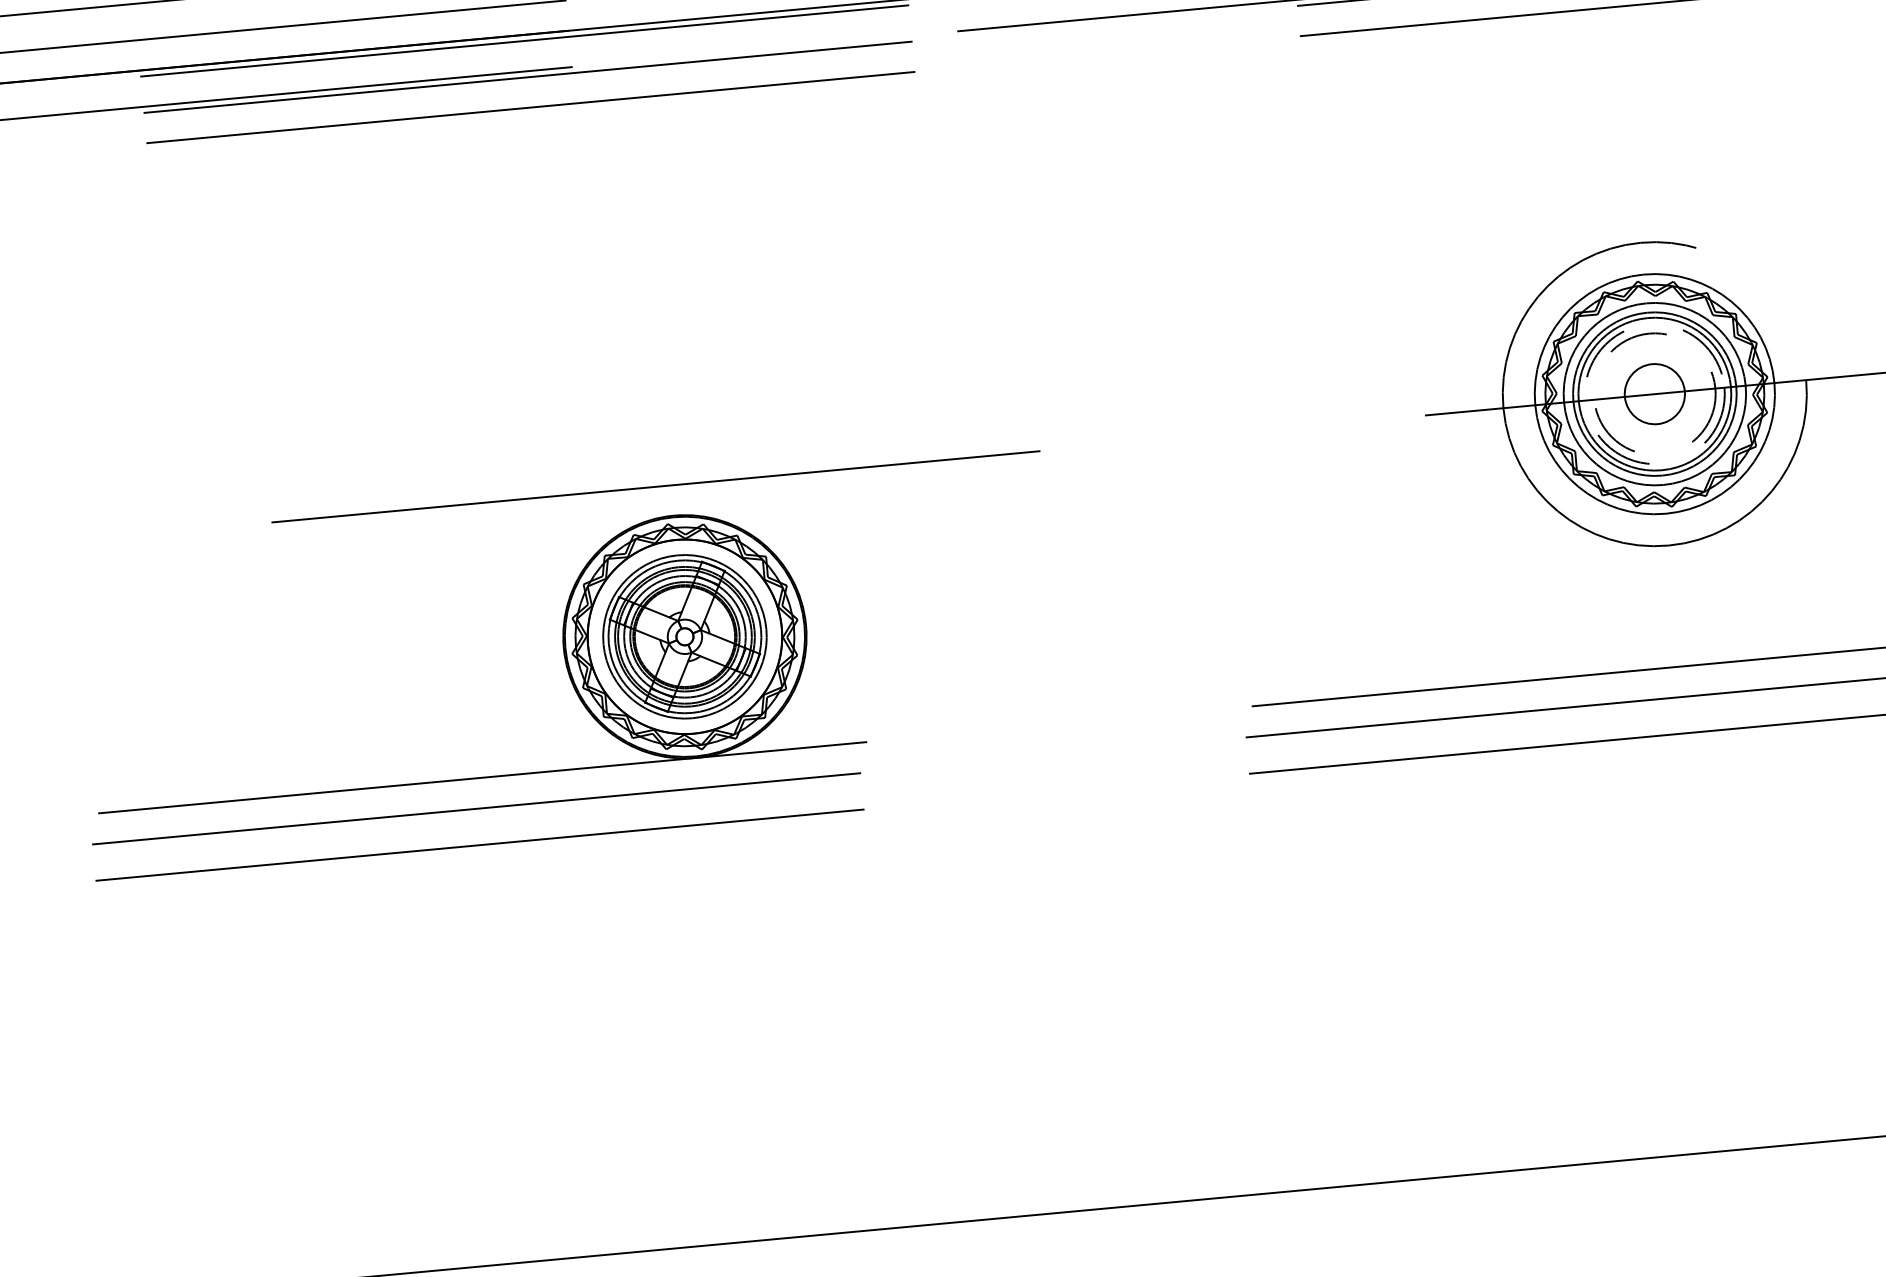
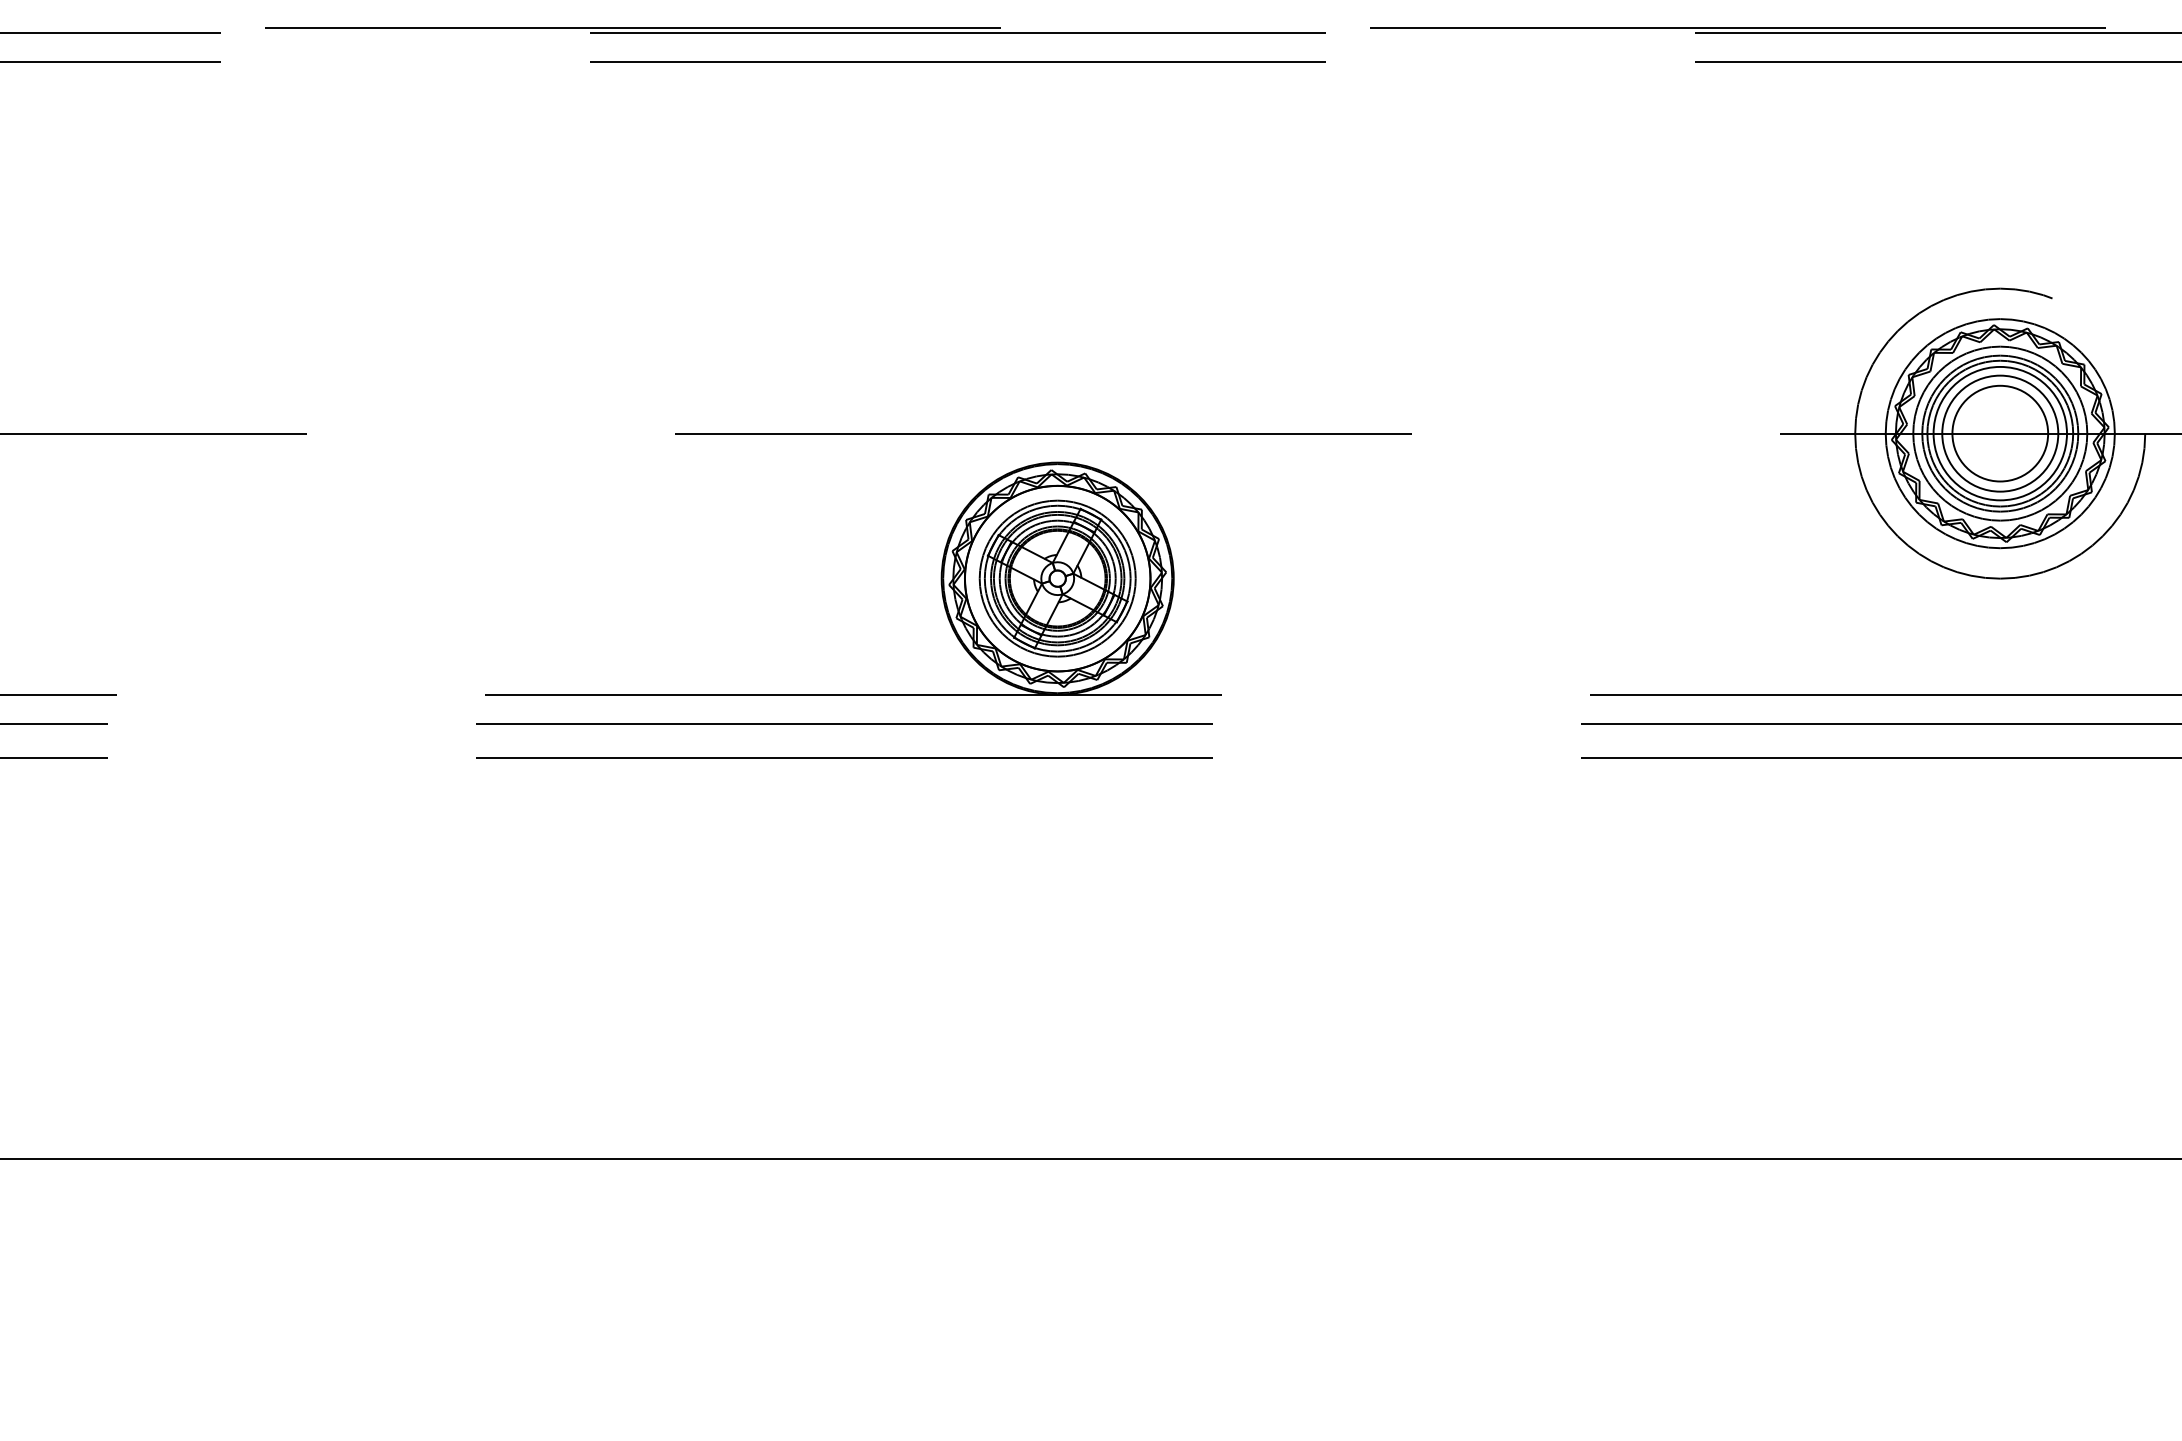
circle: (1655, 393) -> (2000, 433), dashed -> solid
circle: (1655, 393) -> (2000, 433), size x1.67
circle: (1654, 394) -> (1999, 433), dashed -> solid

